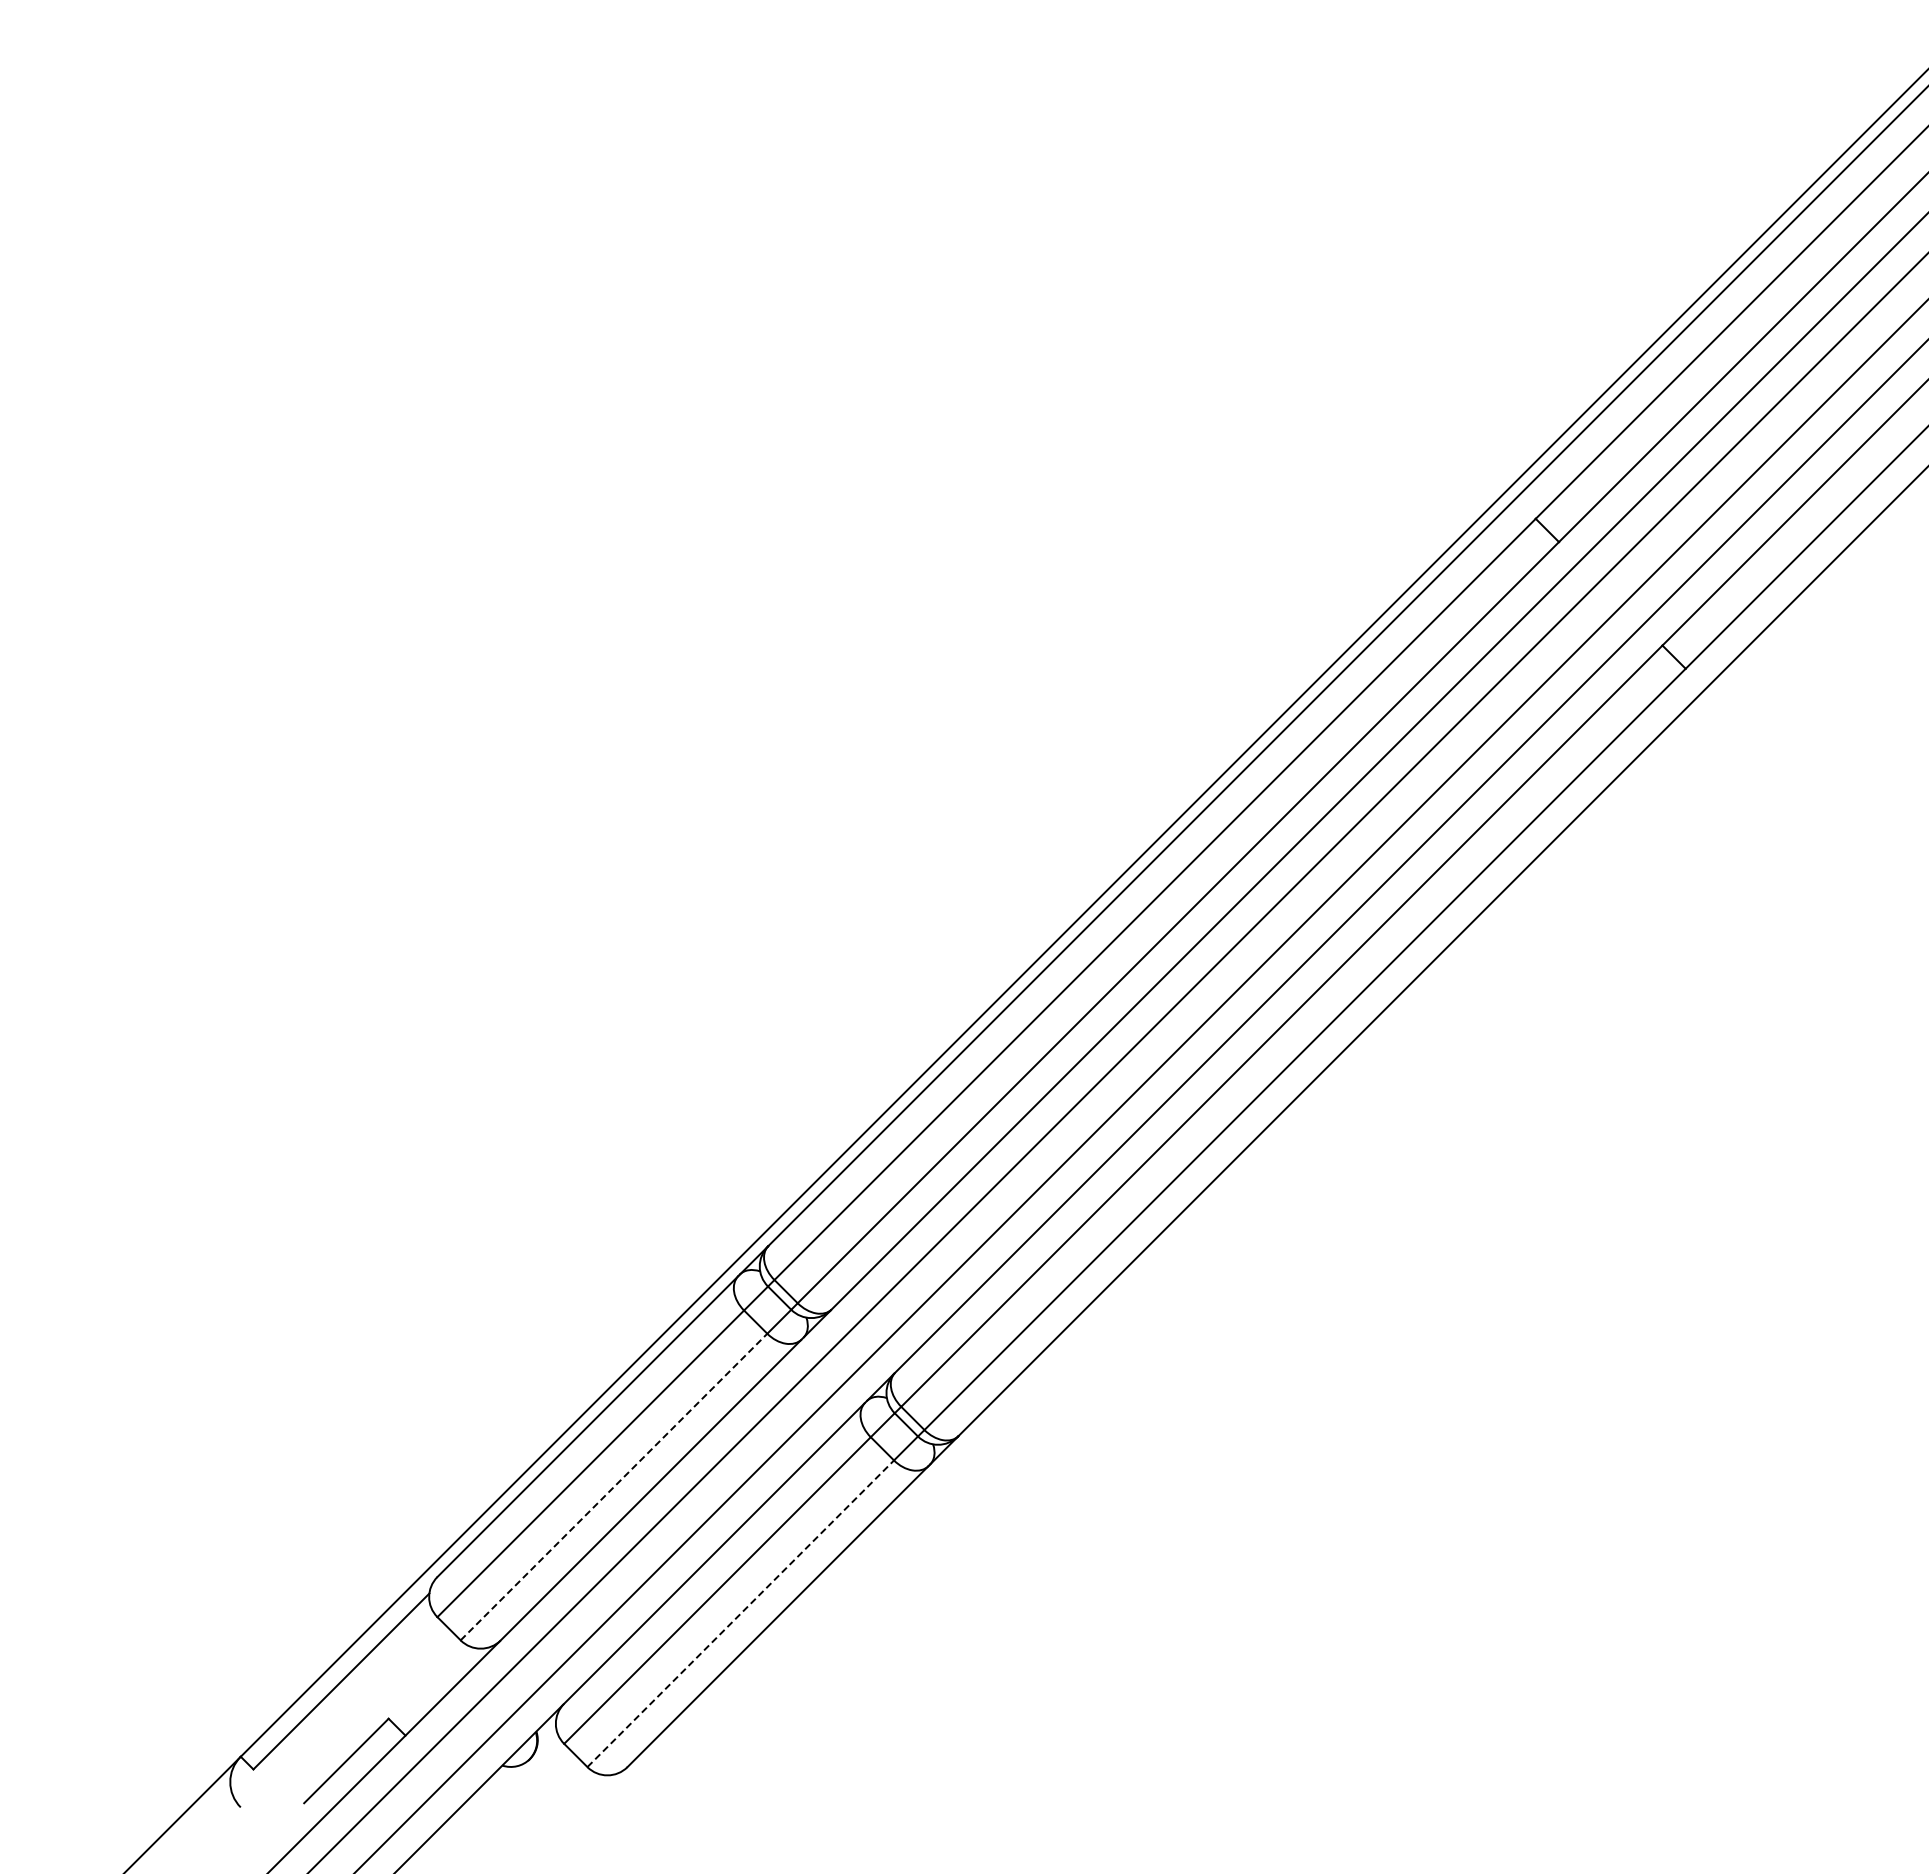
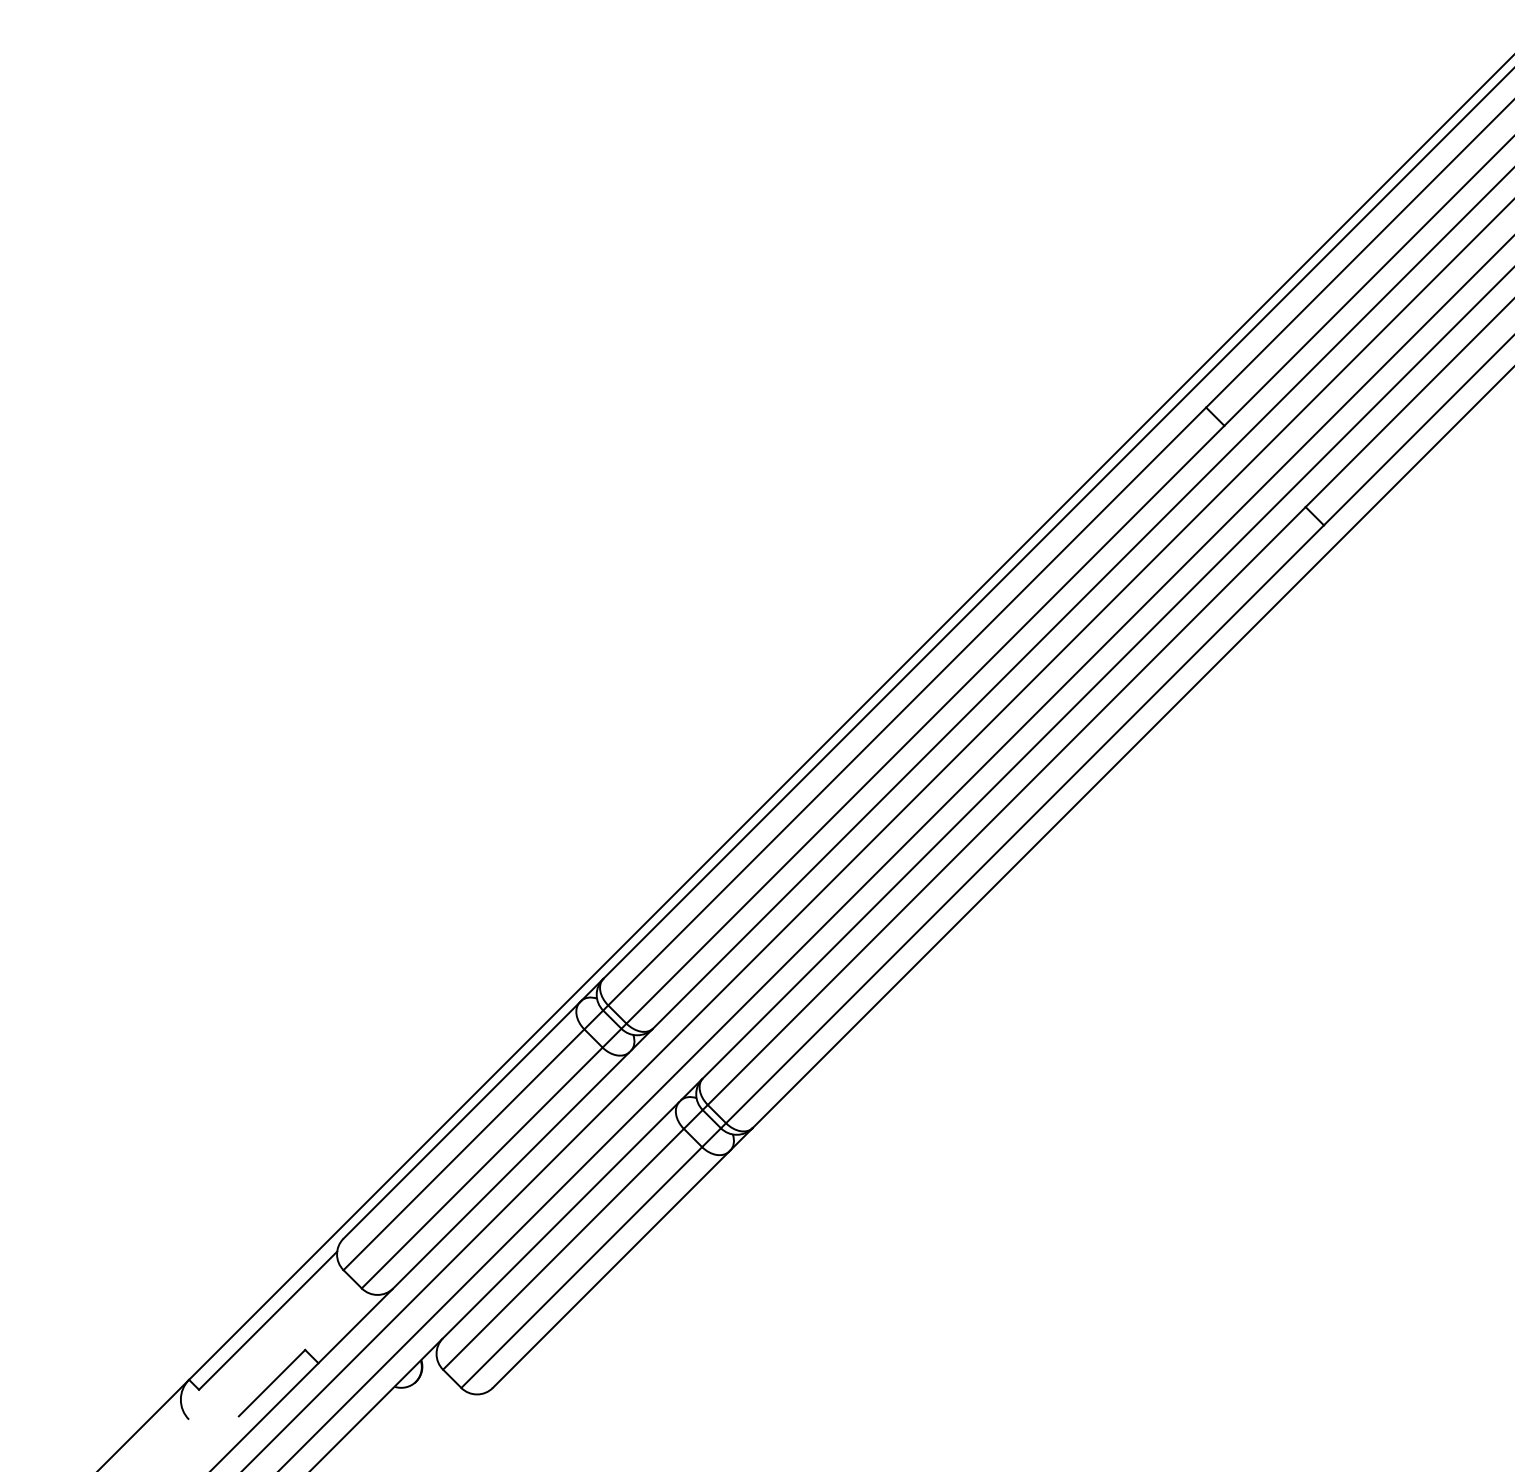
line: (614, 1487) -> (482, 1168), dashed -> solid
line: (740, 1613) -> (581, 1267), dashed -> solid

